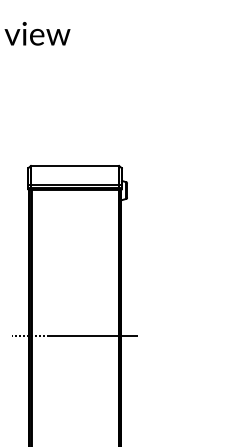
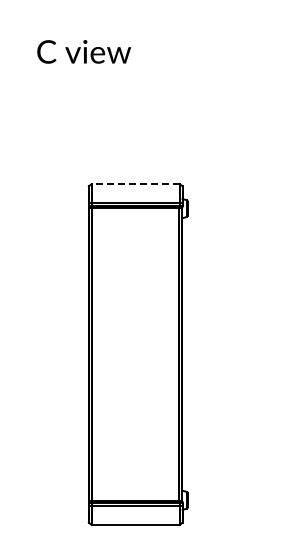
line: (74, 165) -> (135, 183), solid -> dashed
line: (74, 336) -> (135, 354), removed

